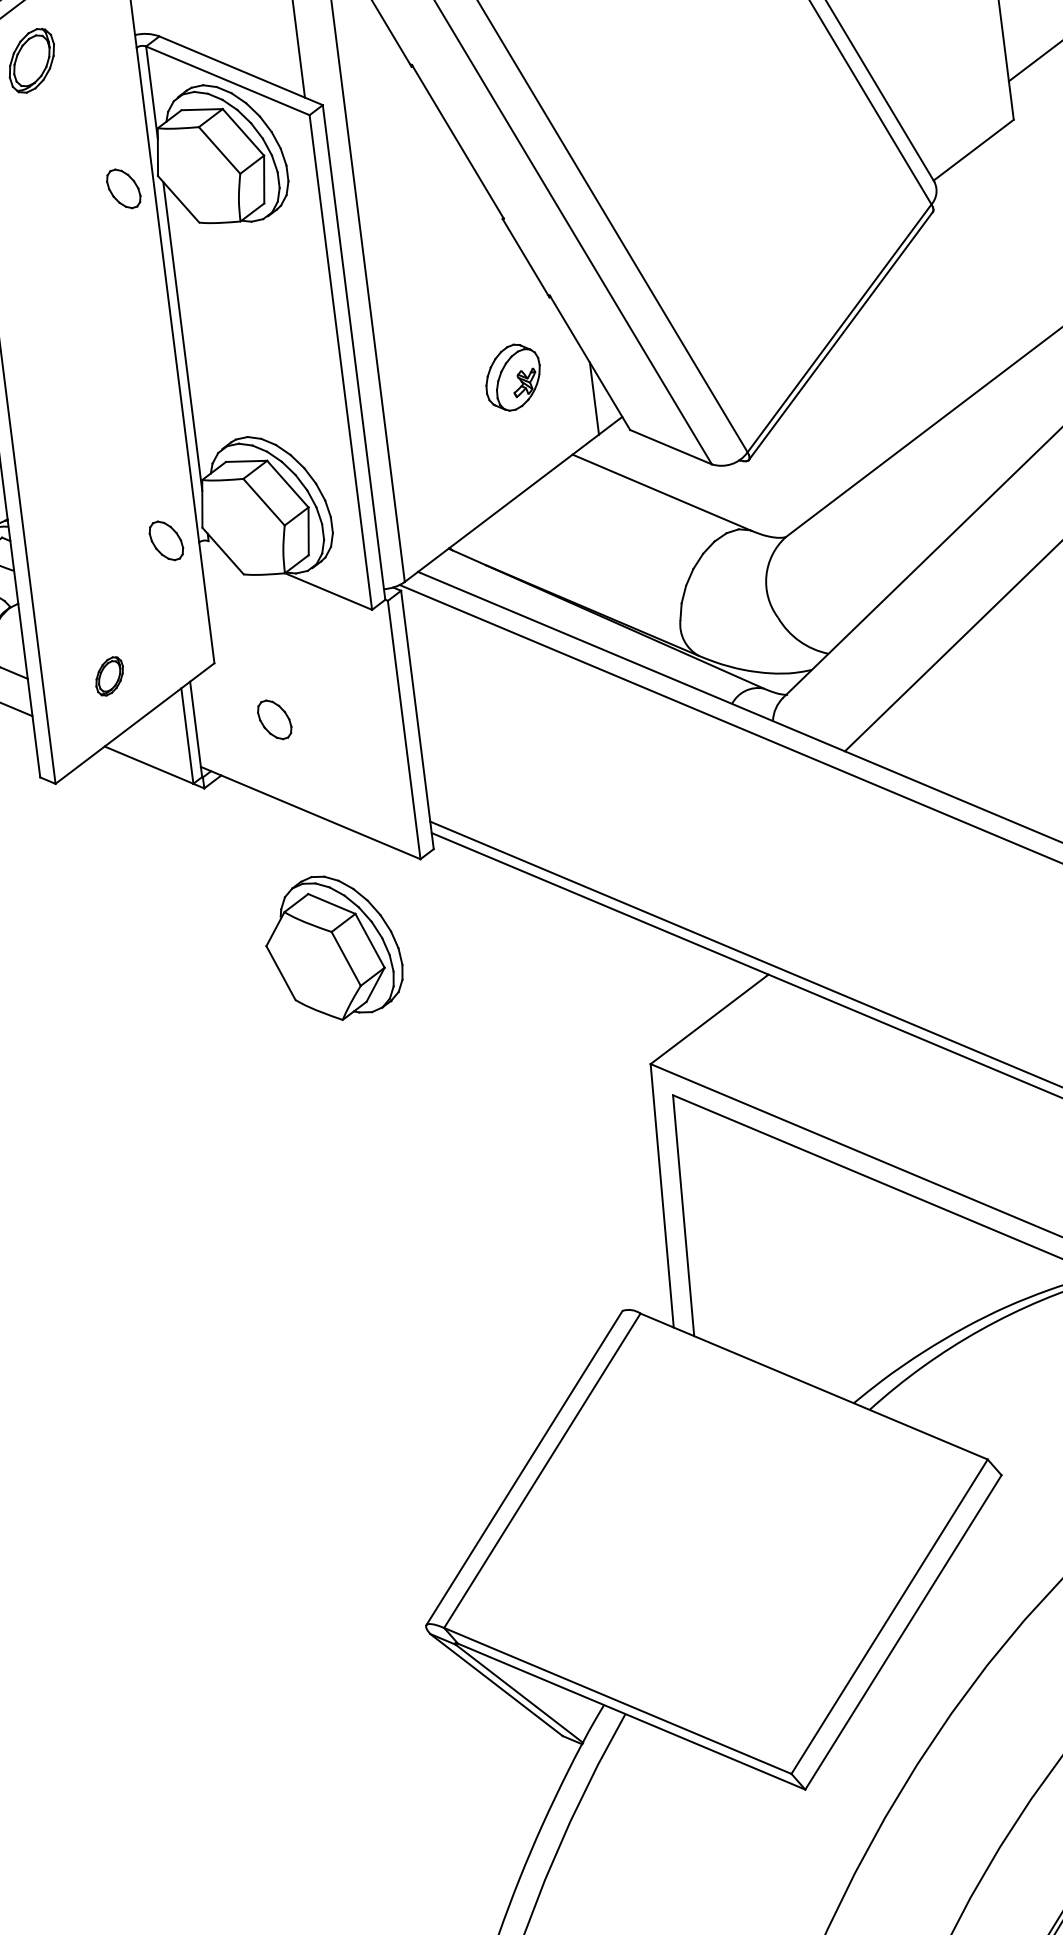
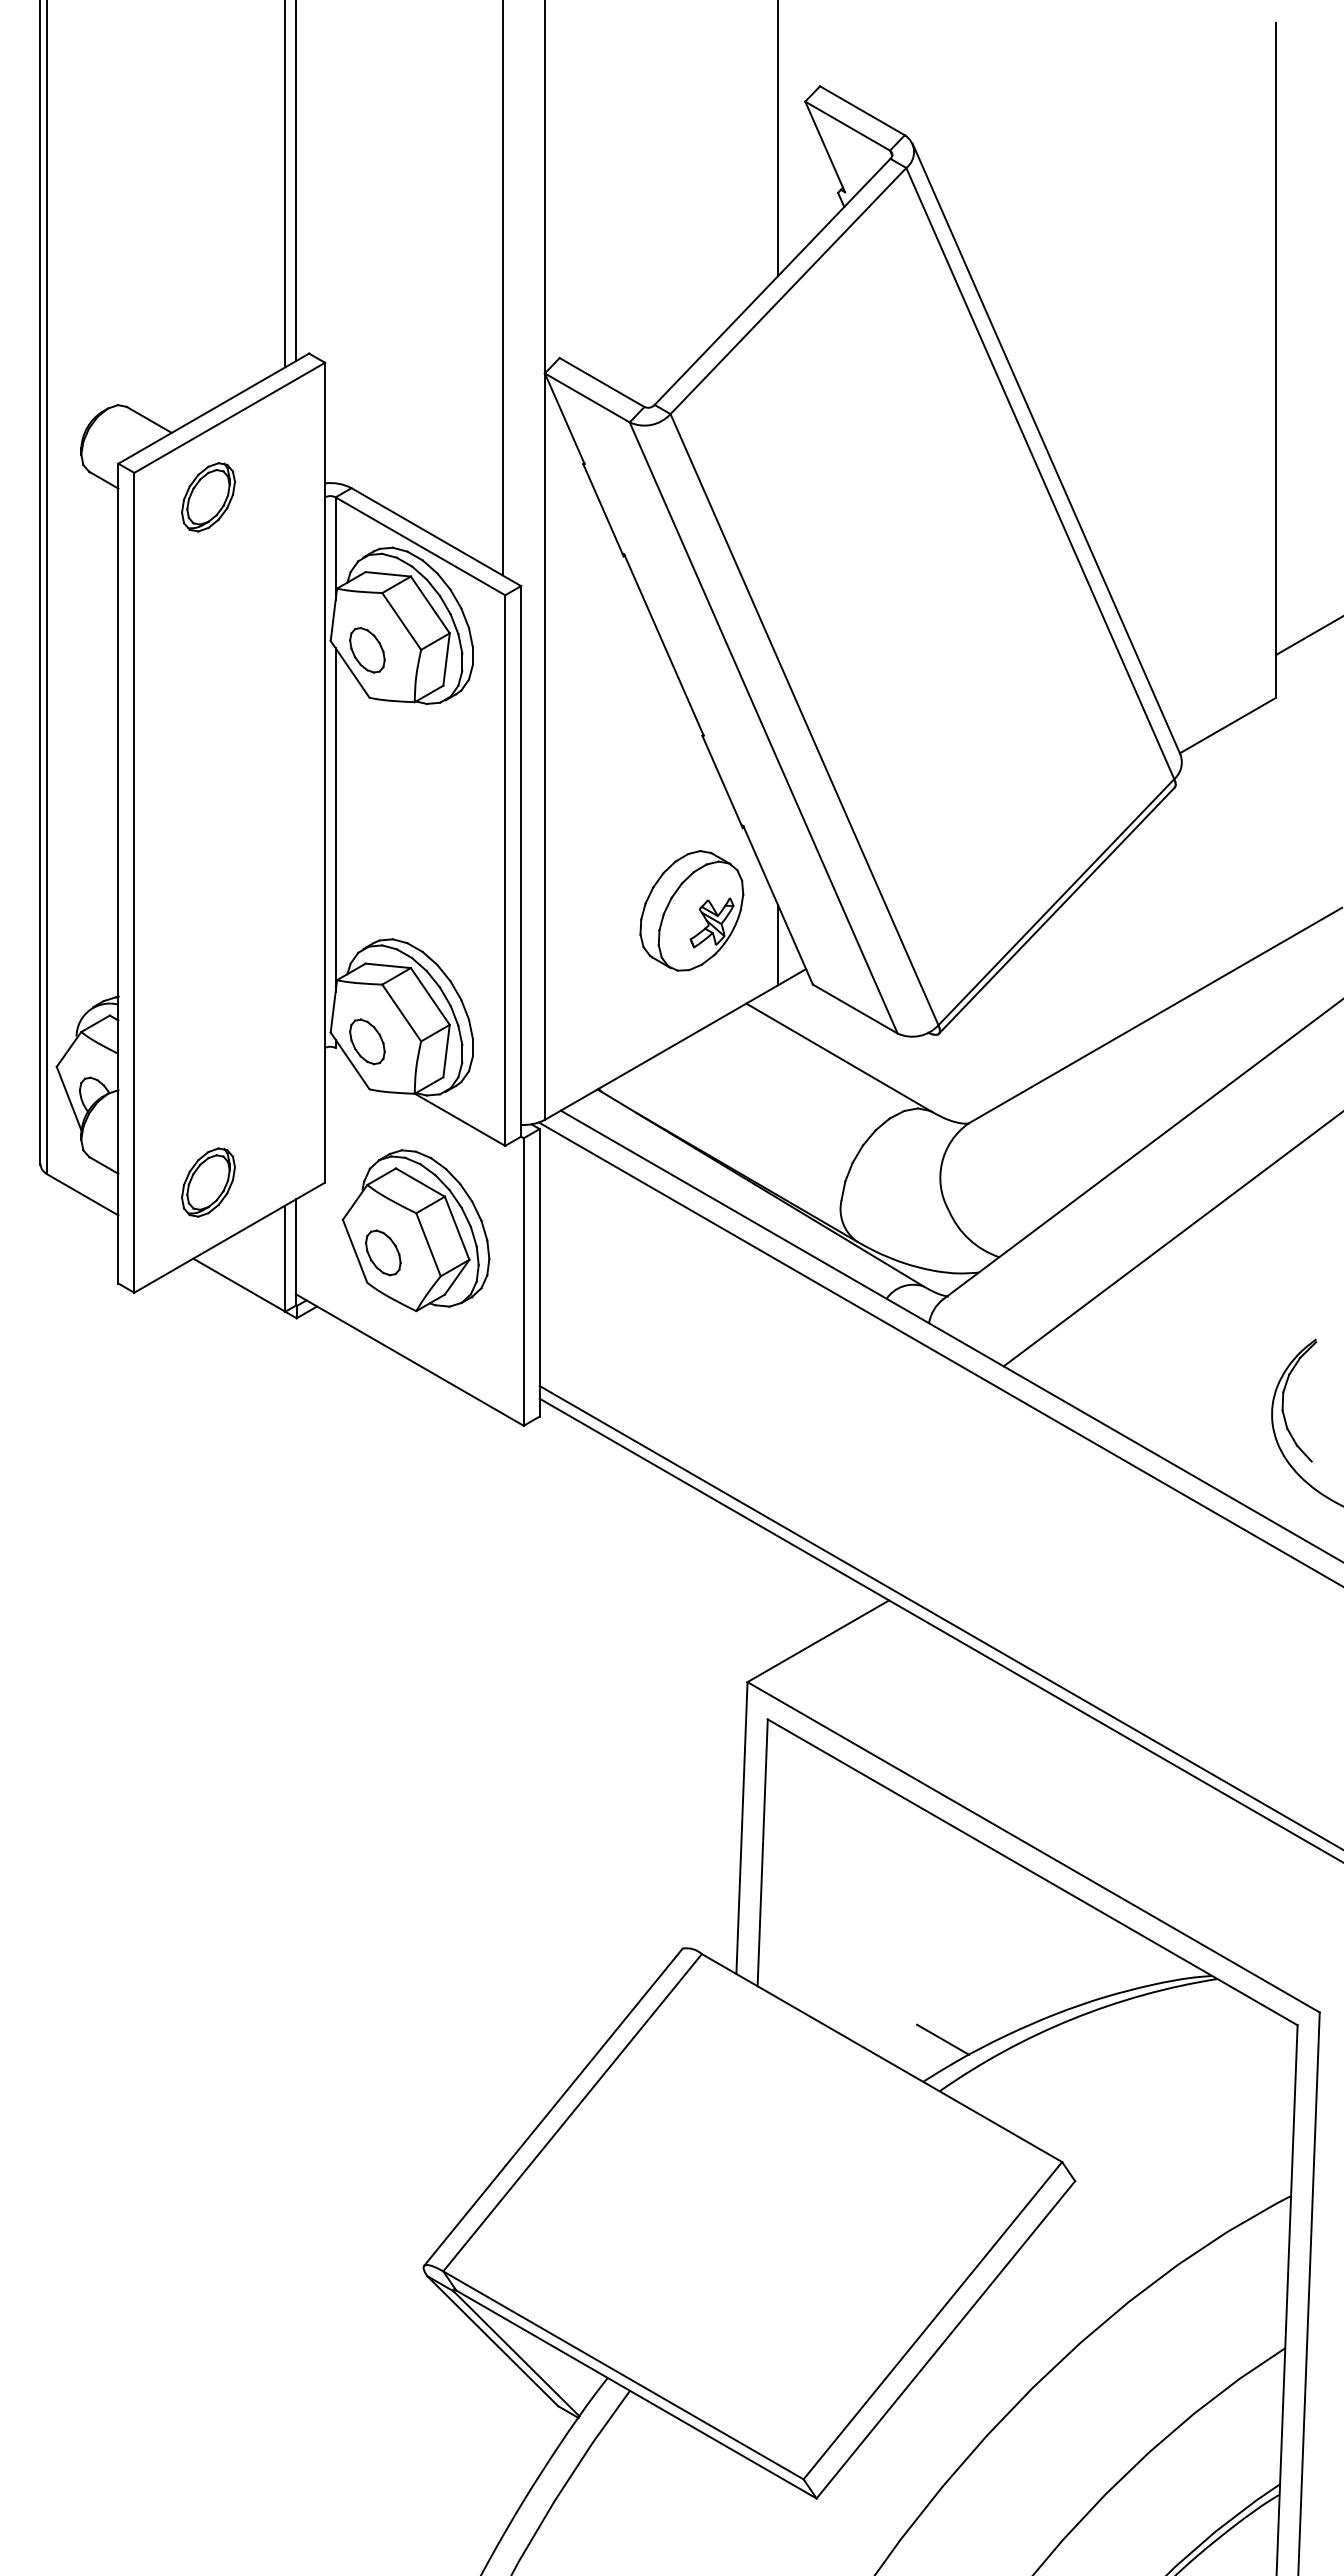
part: (123, 189) -> (367, 650), moved
part: (512, 377) -> (691, 910), size x1.67
part: (166, 540) -> (367, 1041), moved
part: (109, 676) -> (208, 1182), size x1.67
part: (332, 947) -> (415, 1230), moved
line: (867, 1362) -> (943, 2039), added

